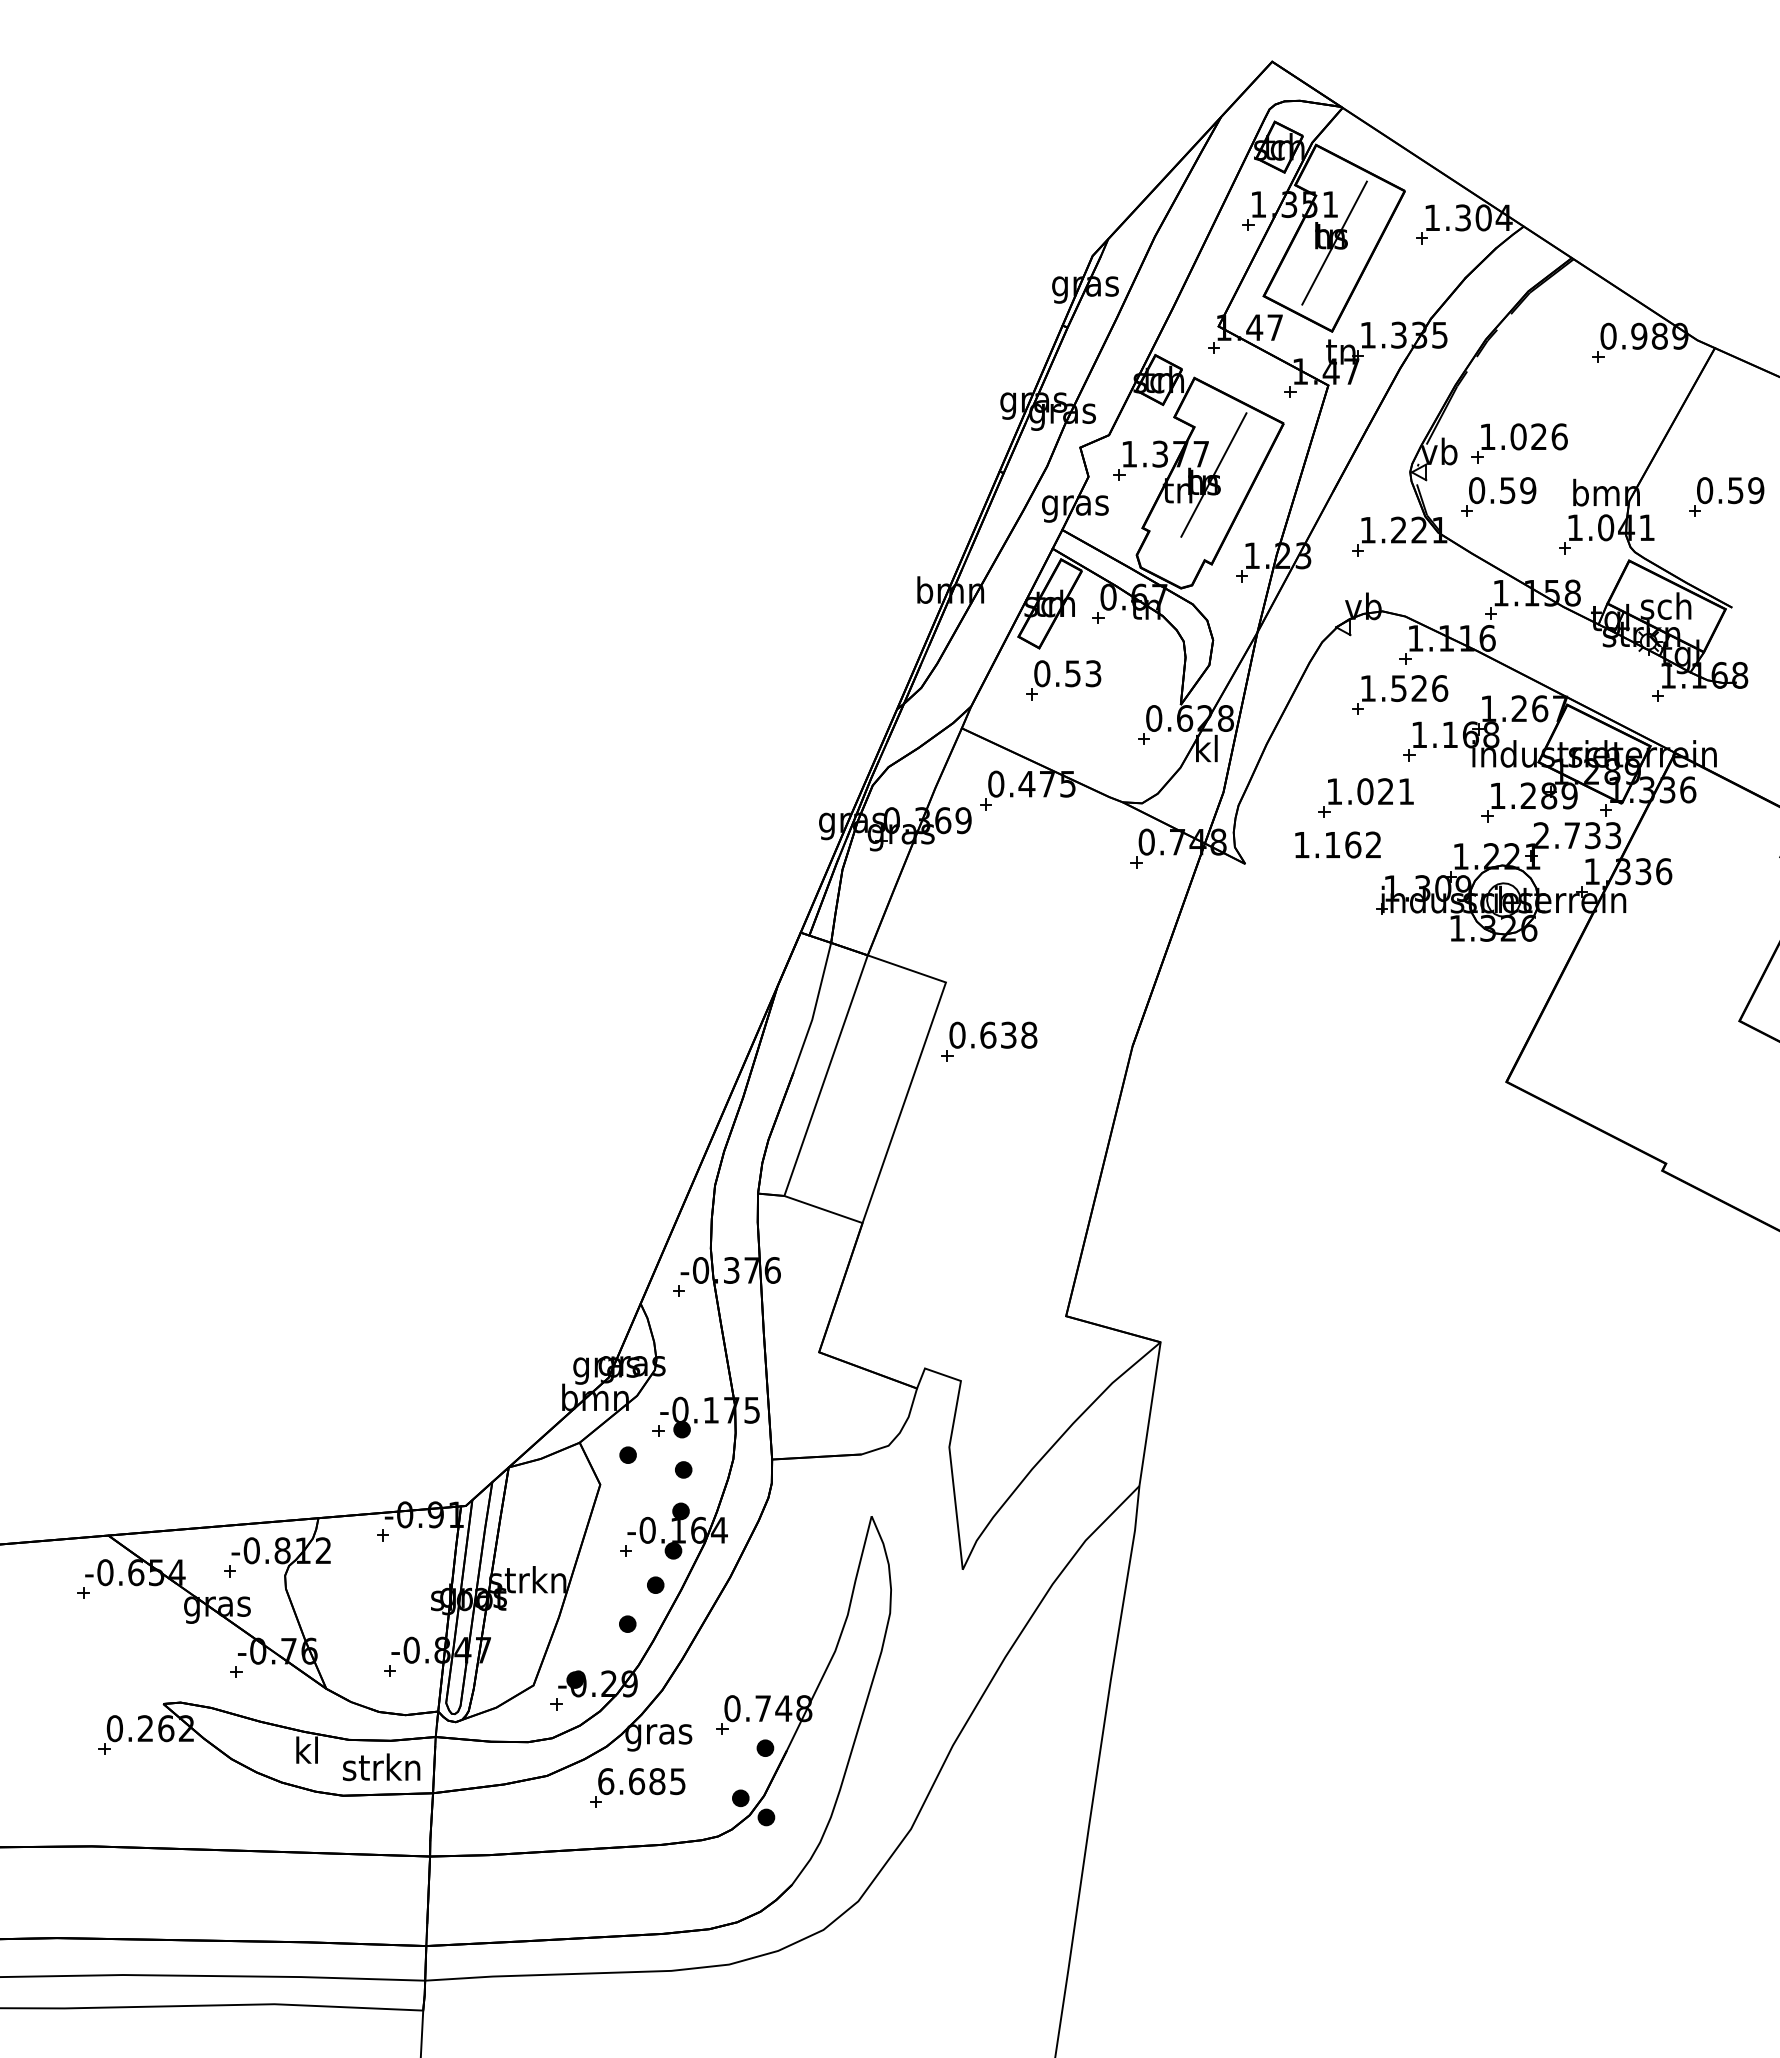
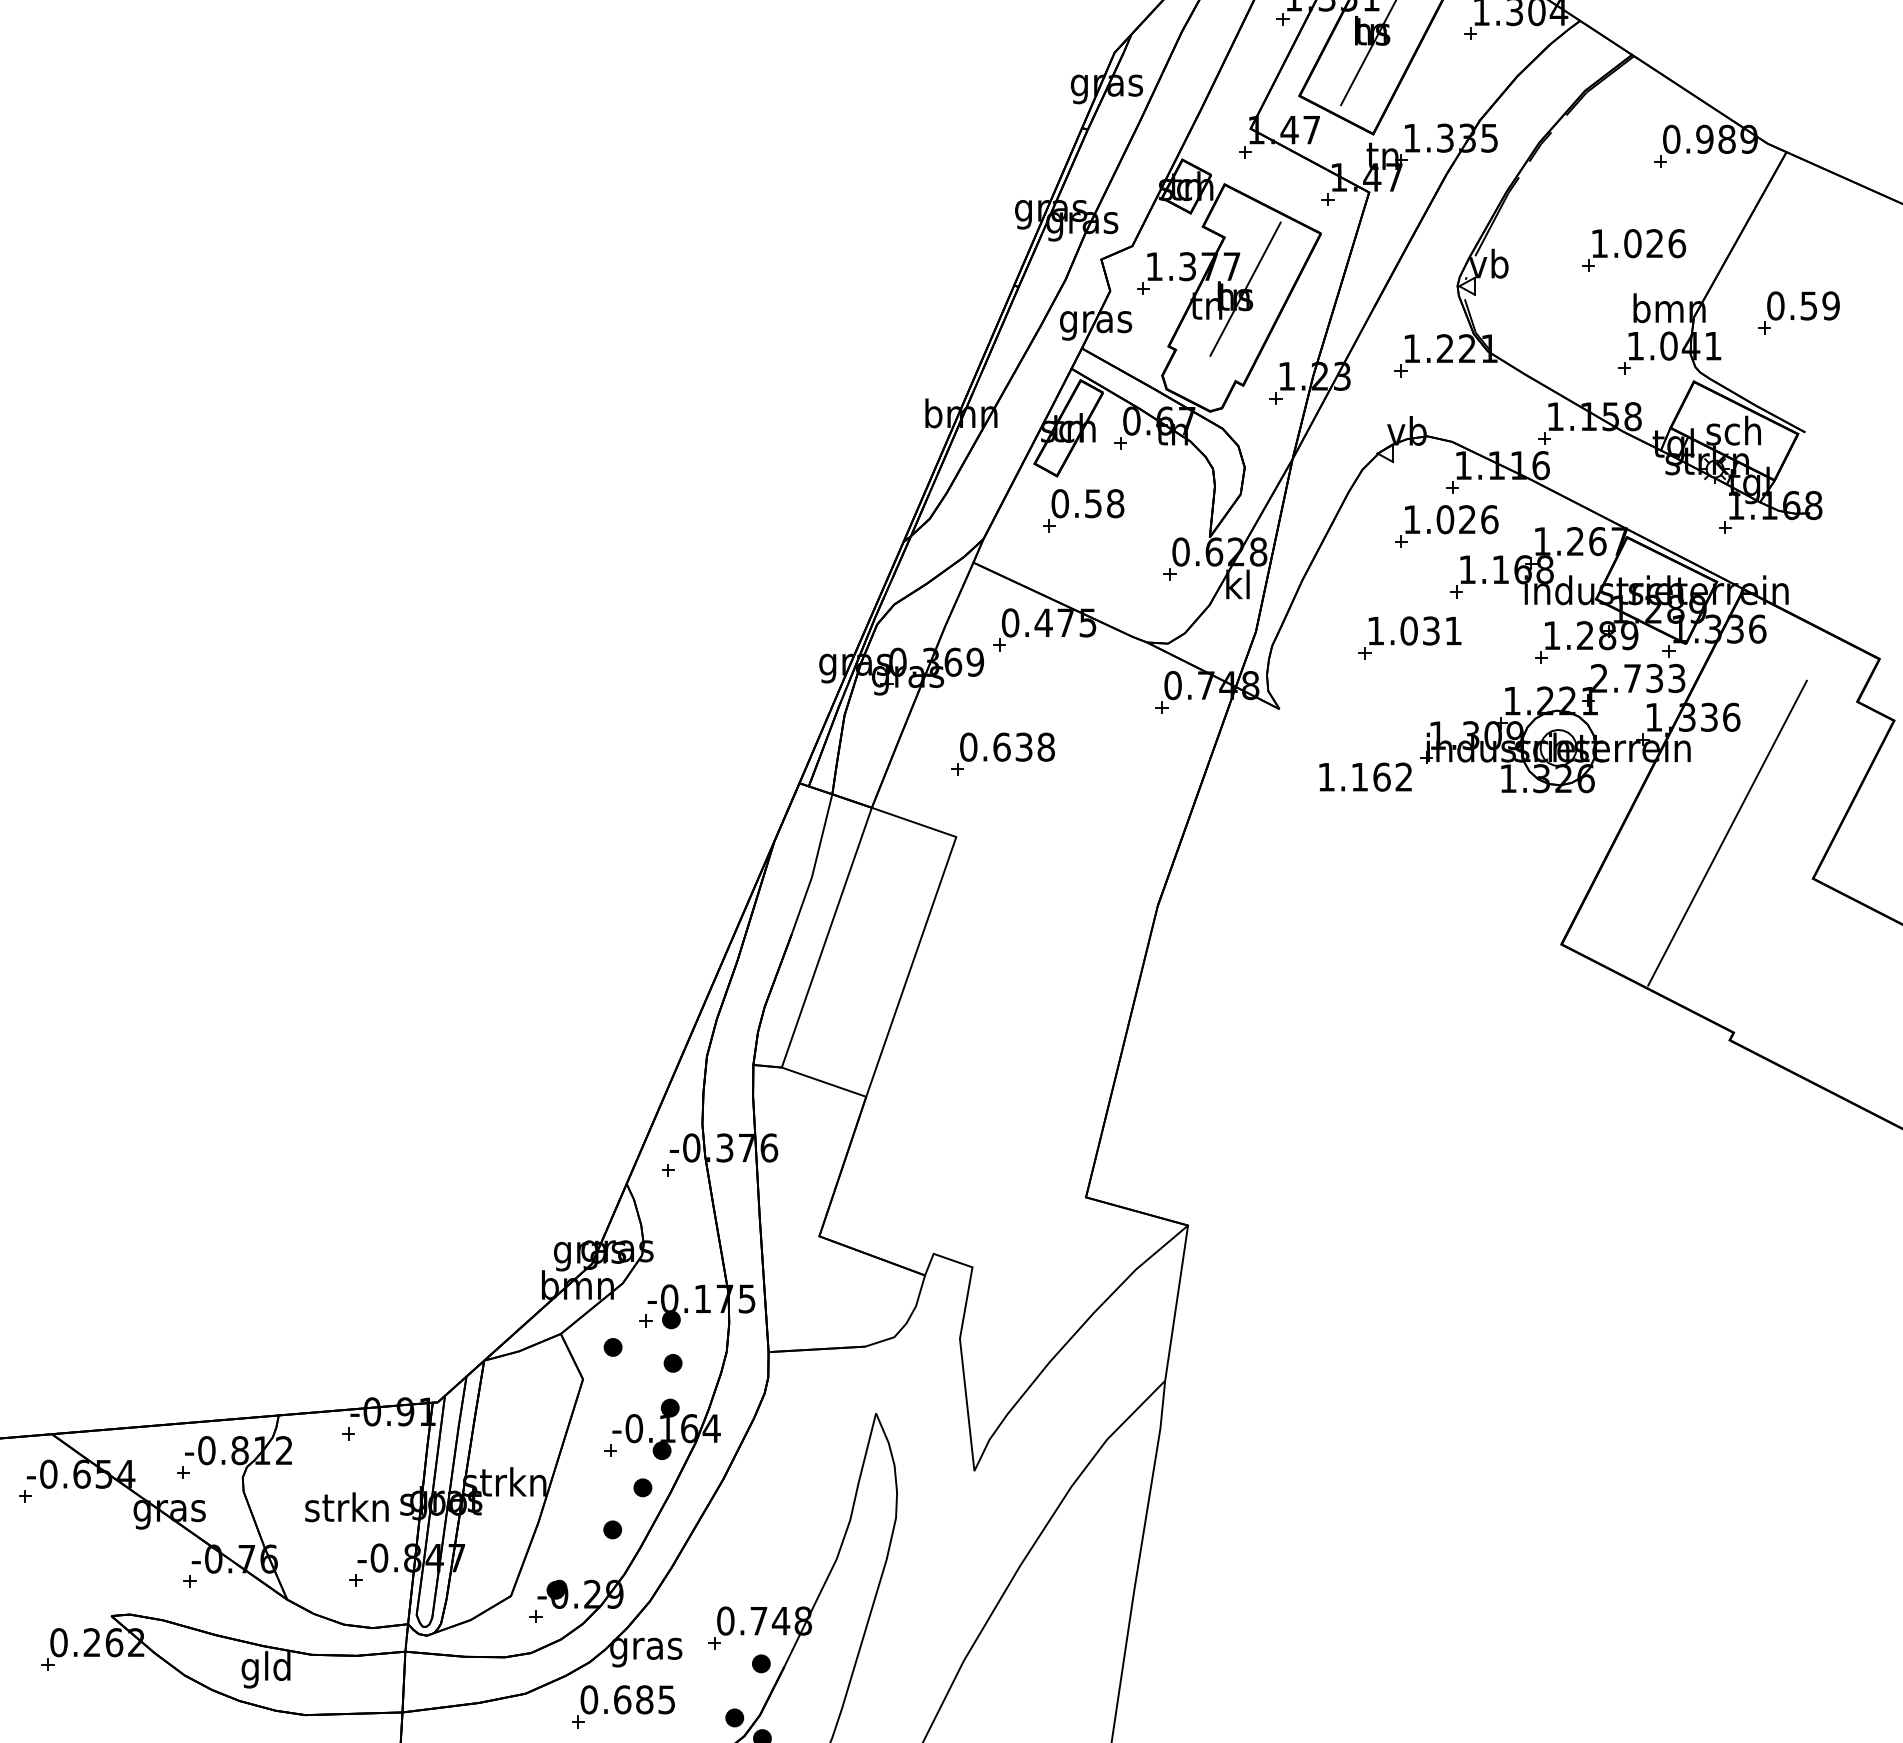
part: (1519, 443) -> (1633, 250), moved
part: (1498, 496) -> (1552, 312), removed
text: (1093, 673) -> (1115, 503), 0.53 -> 0.58
text: (1399, 688) -> (1445, 519), 1.526 -> 1.026
text: (1385, 791) -> (1430, 630), 1.021 -> 1.031
text: (1337, 844) -> (1364, 776), moved
line: (1659, 978) -> (1726, 832), added
part: (989, 1041) -> (1003, 753), moved
text: (306, 1753) -> (265, 1669), kl -> gld
text: (381, 1767) -> (346, 1507), moved
text: (606, 1781) -> (589, 1699), 6.685 -> 0.685

